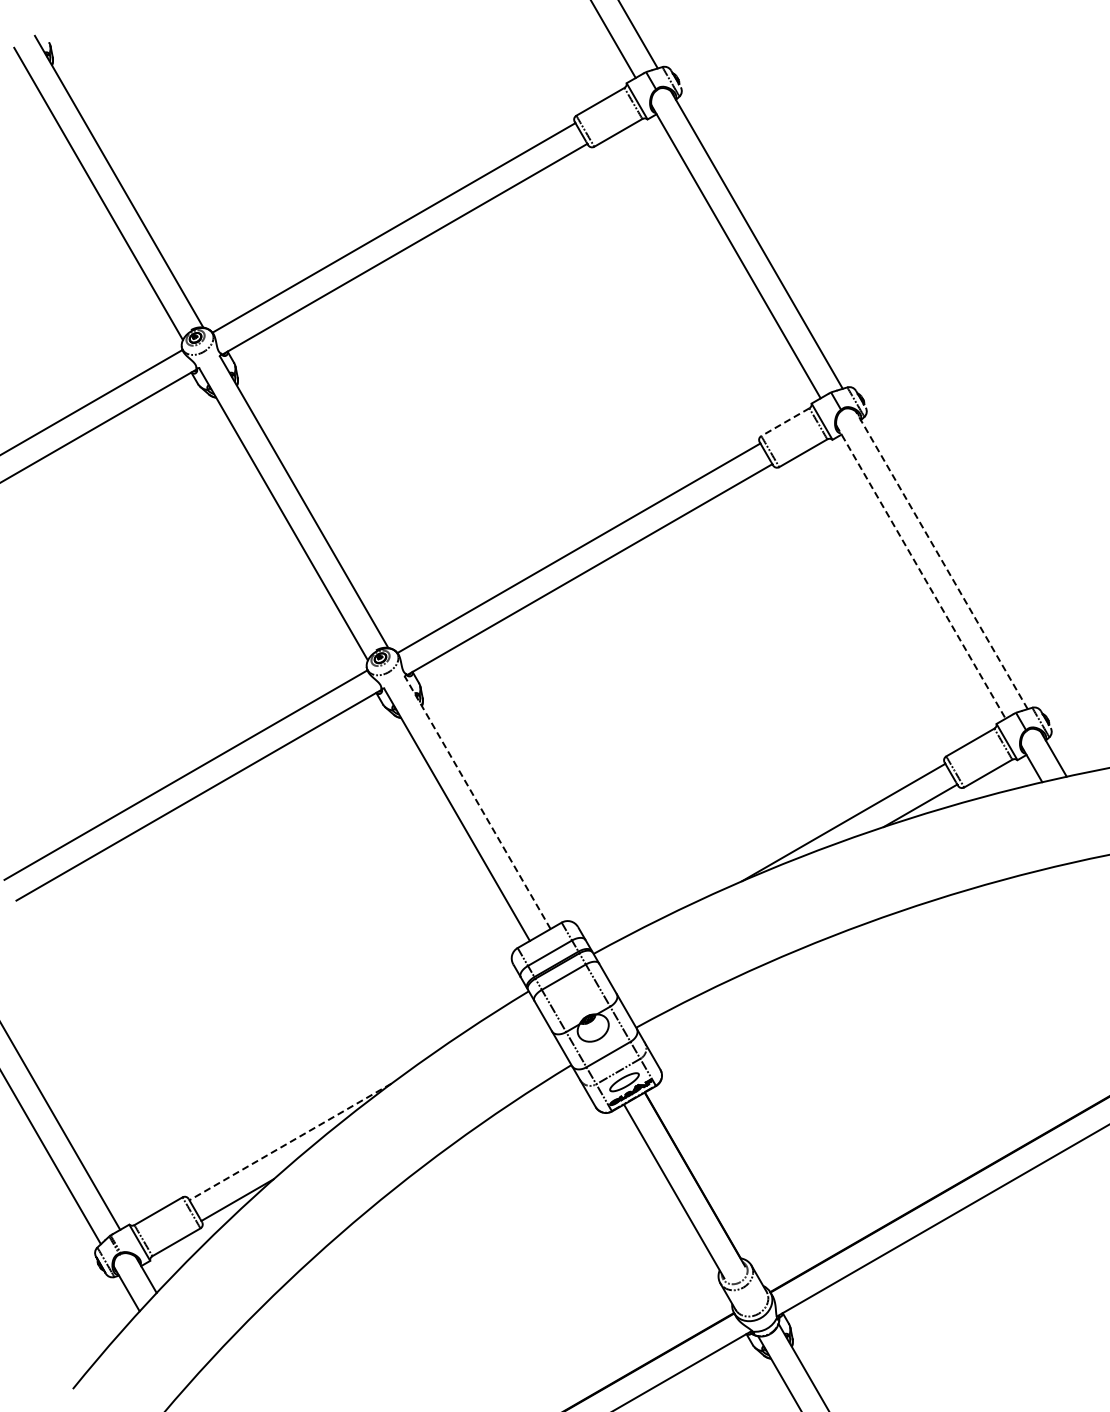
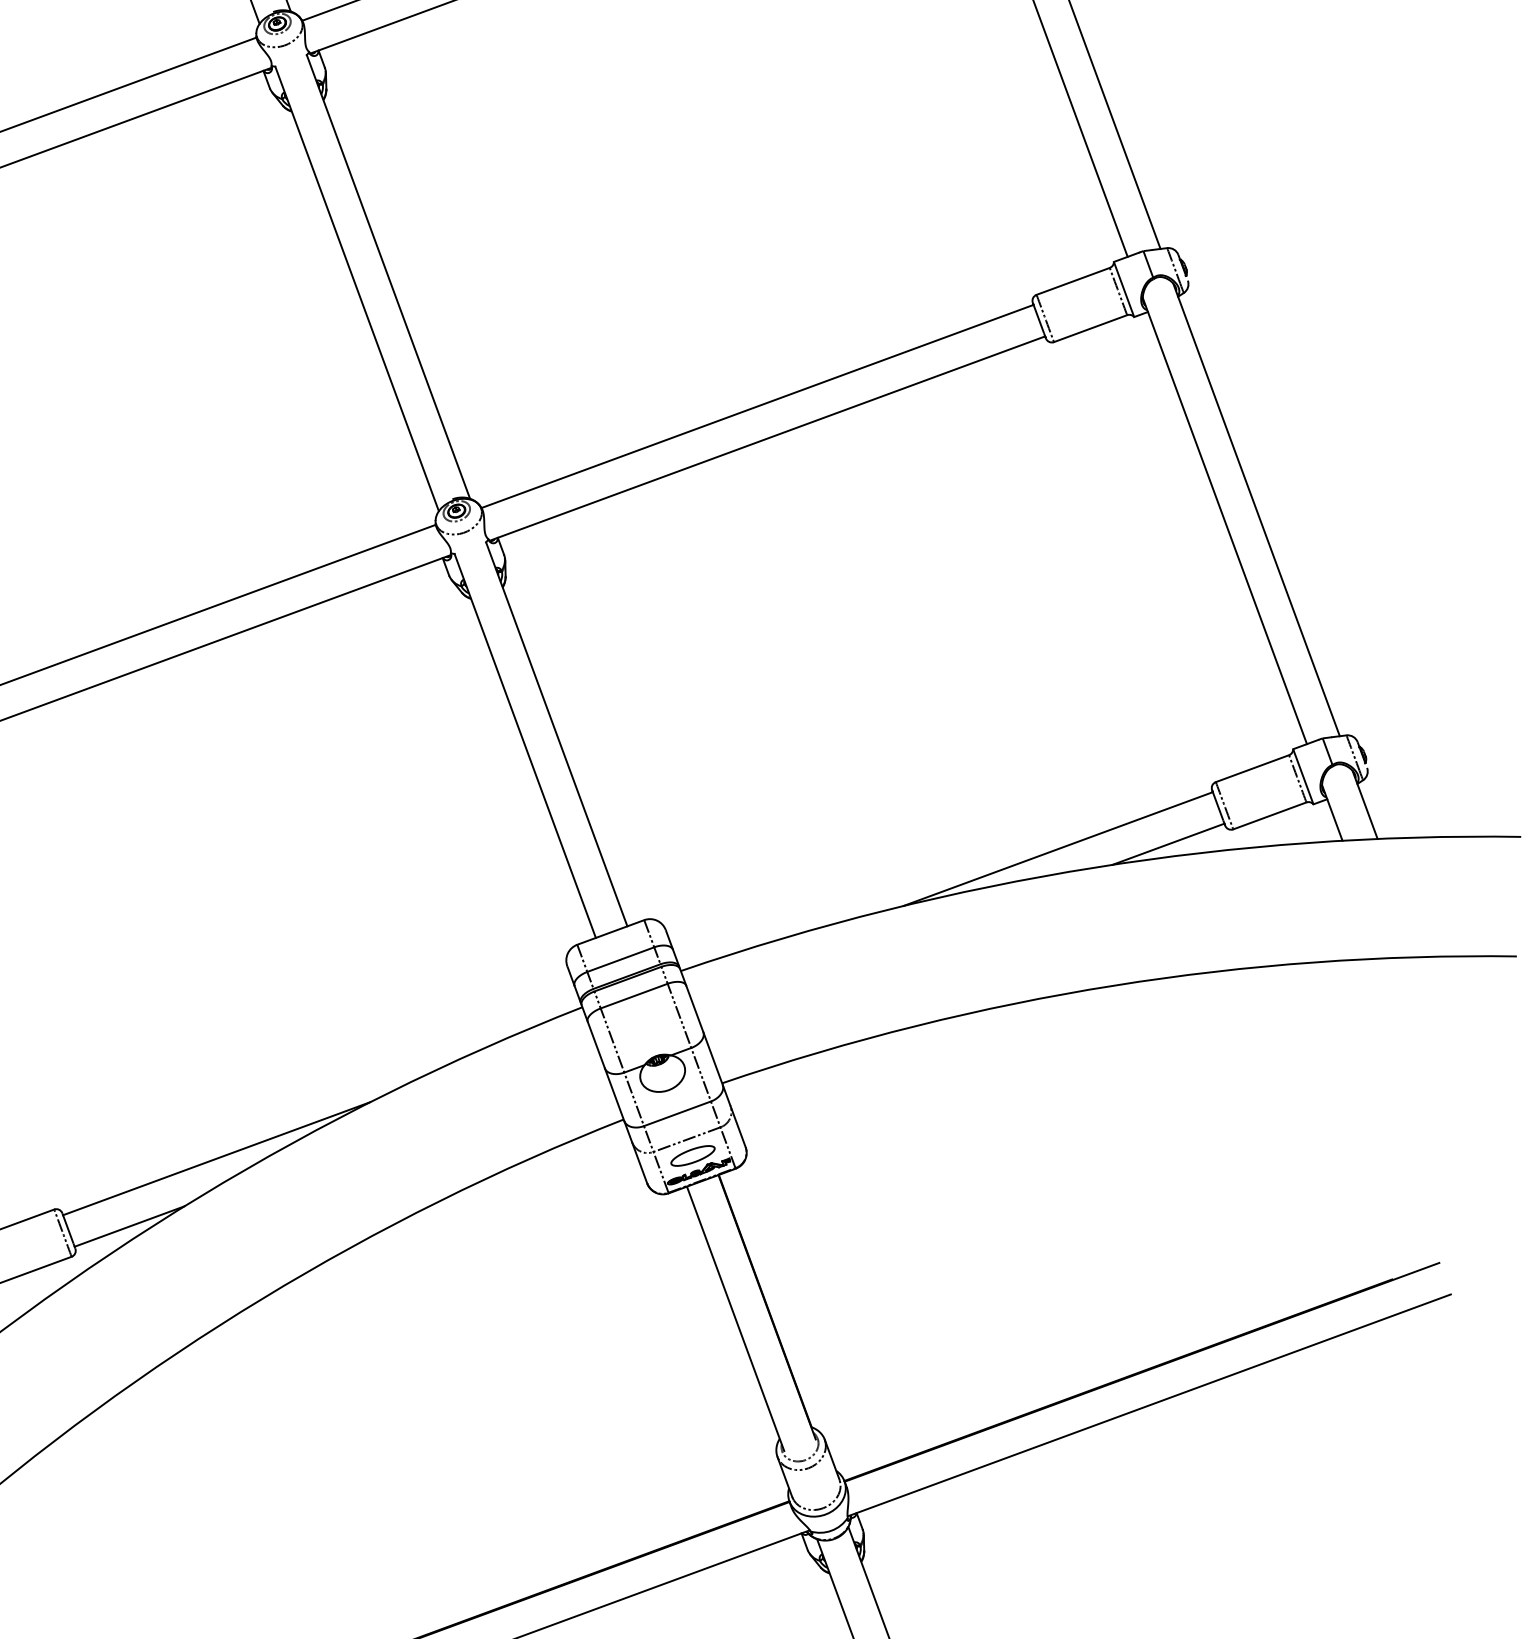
line: (785, 422) -> (1073, 281), dashed -> solid
line: (941, 560) -> (1256, 509), dashed -> solid
line: (921, 572) -> (1225, 521), dashed -> solid
line: (477, 802) -> (556, 733), dashed -> solid
line: (290, 1142) -> (216, 1159), dashed -> solid

